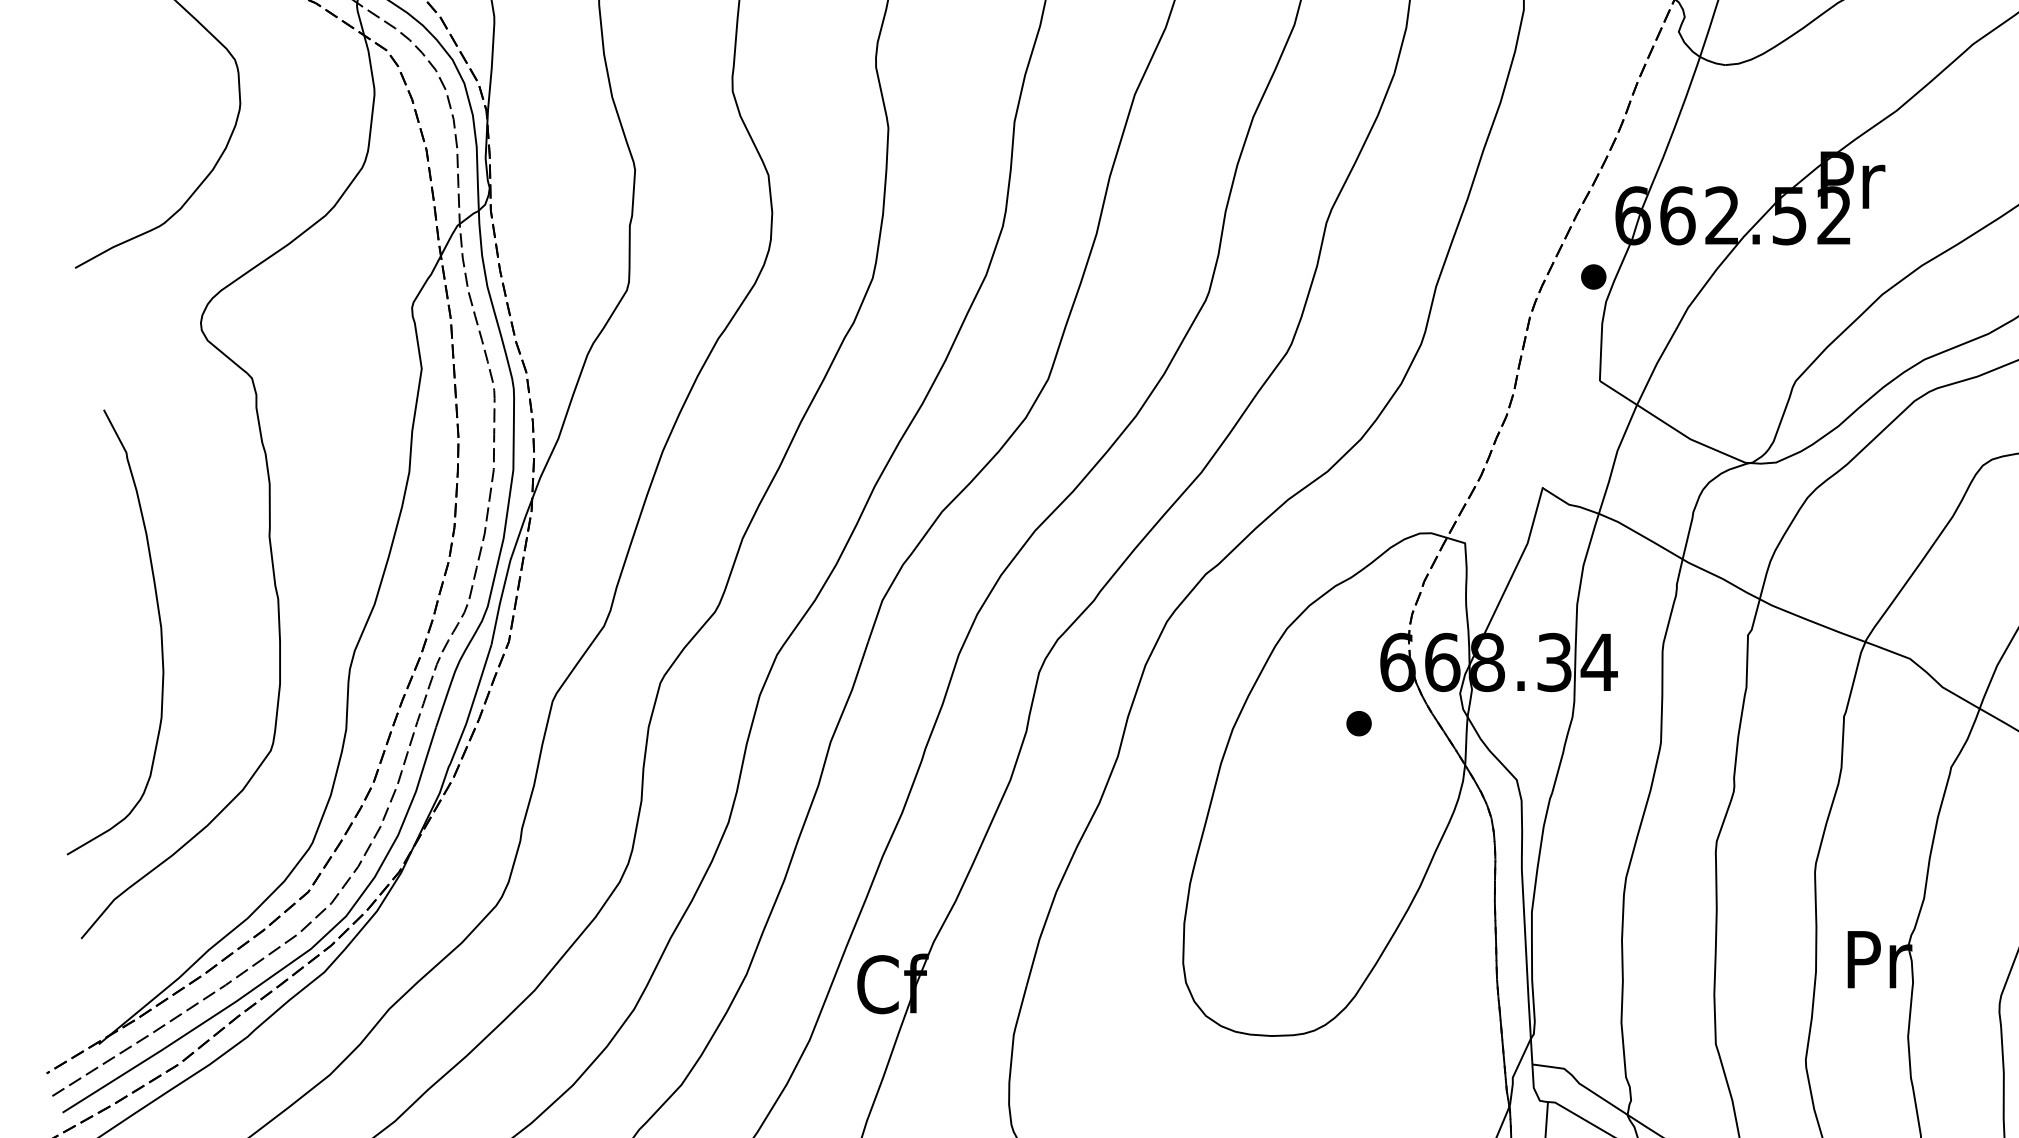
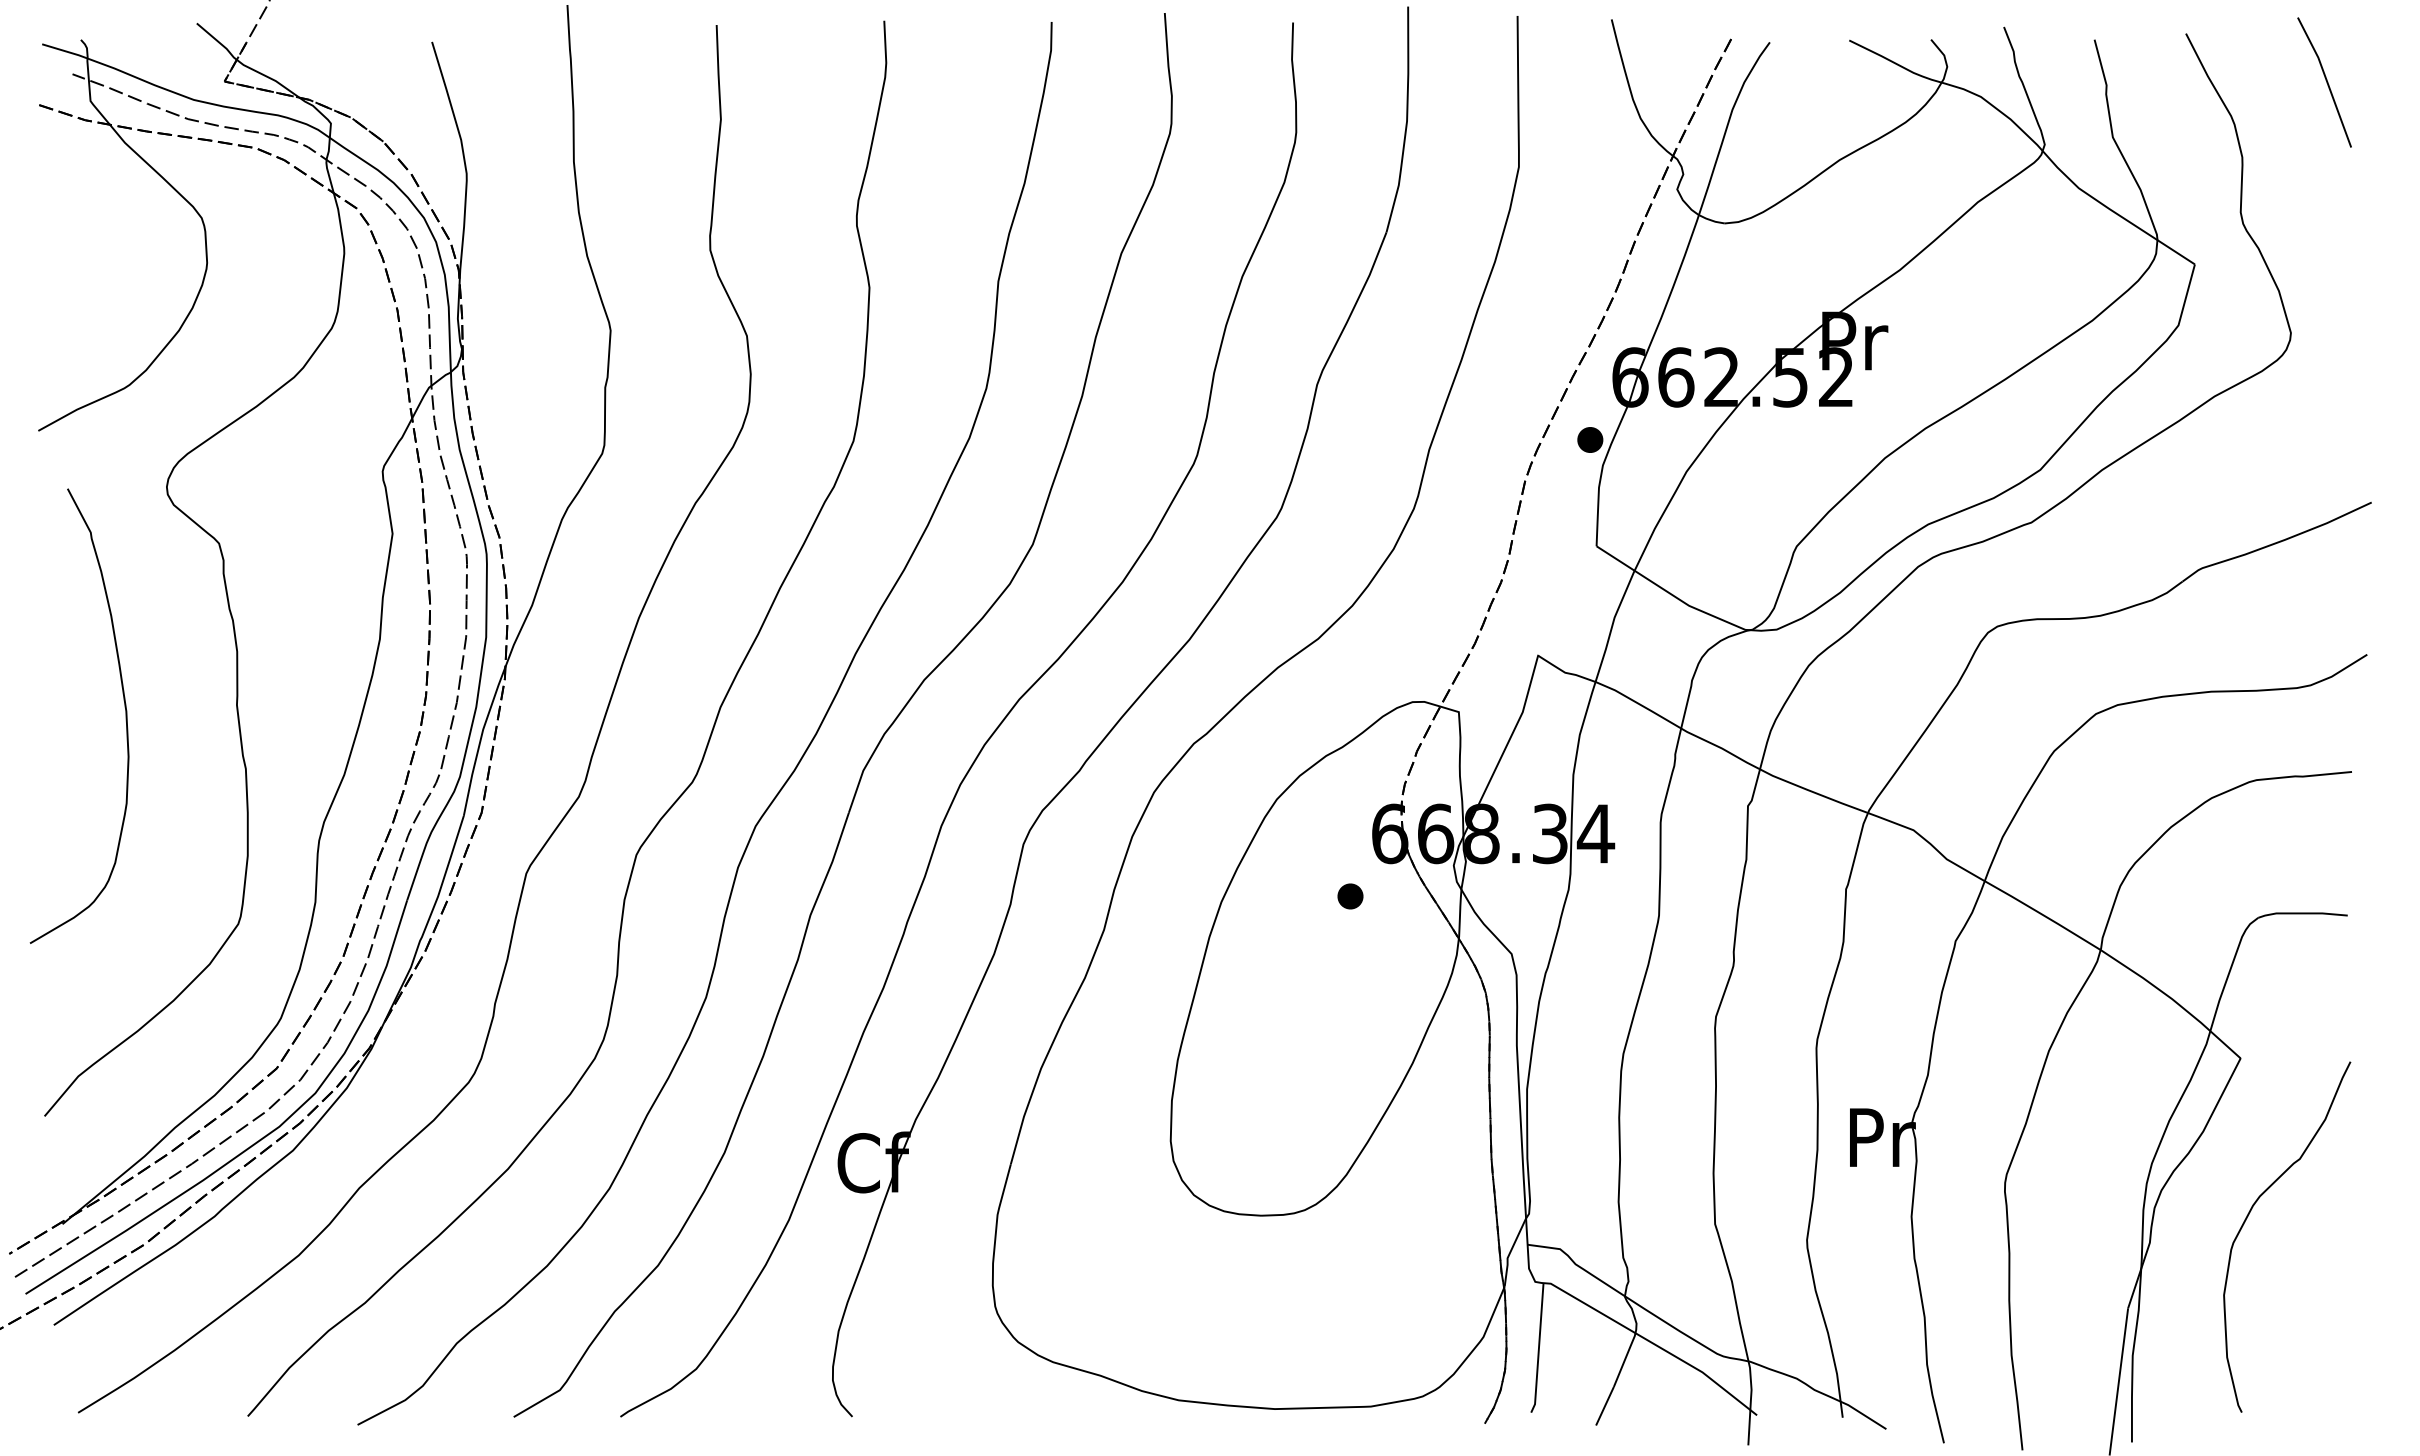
curve: (159, 623) -> (124, 707), moved

